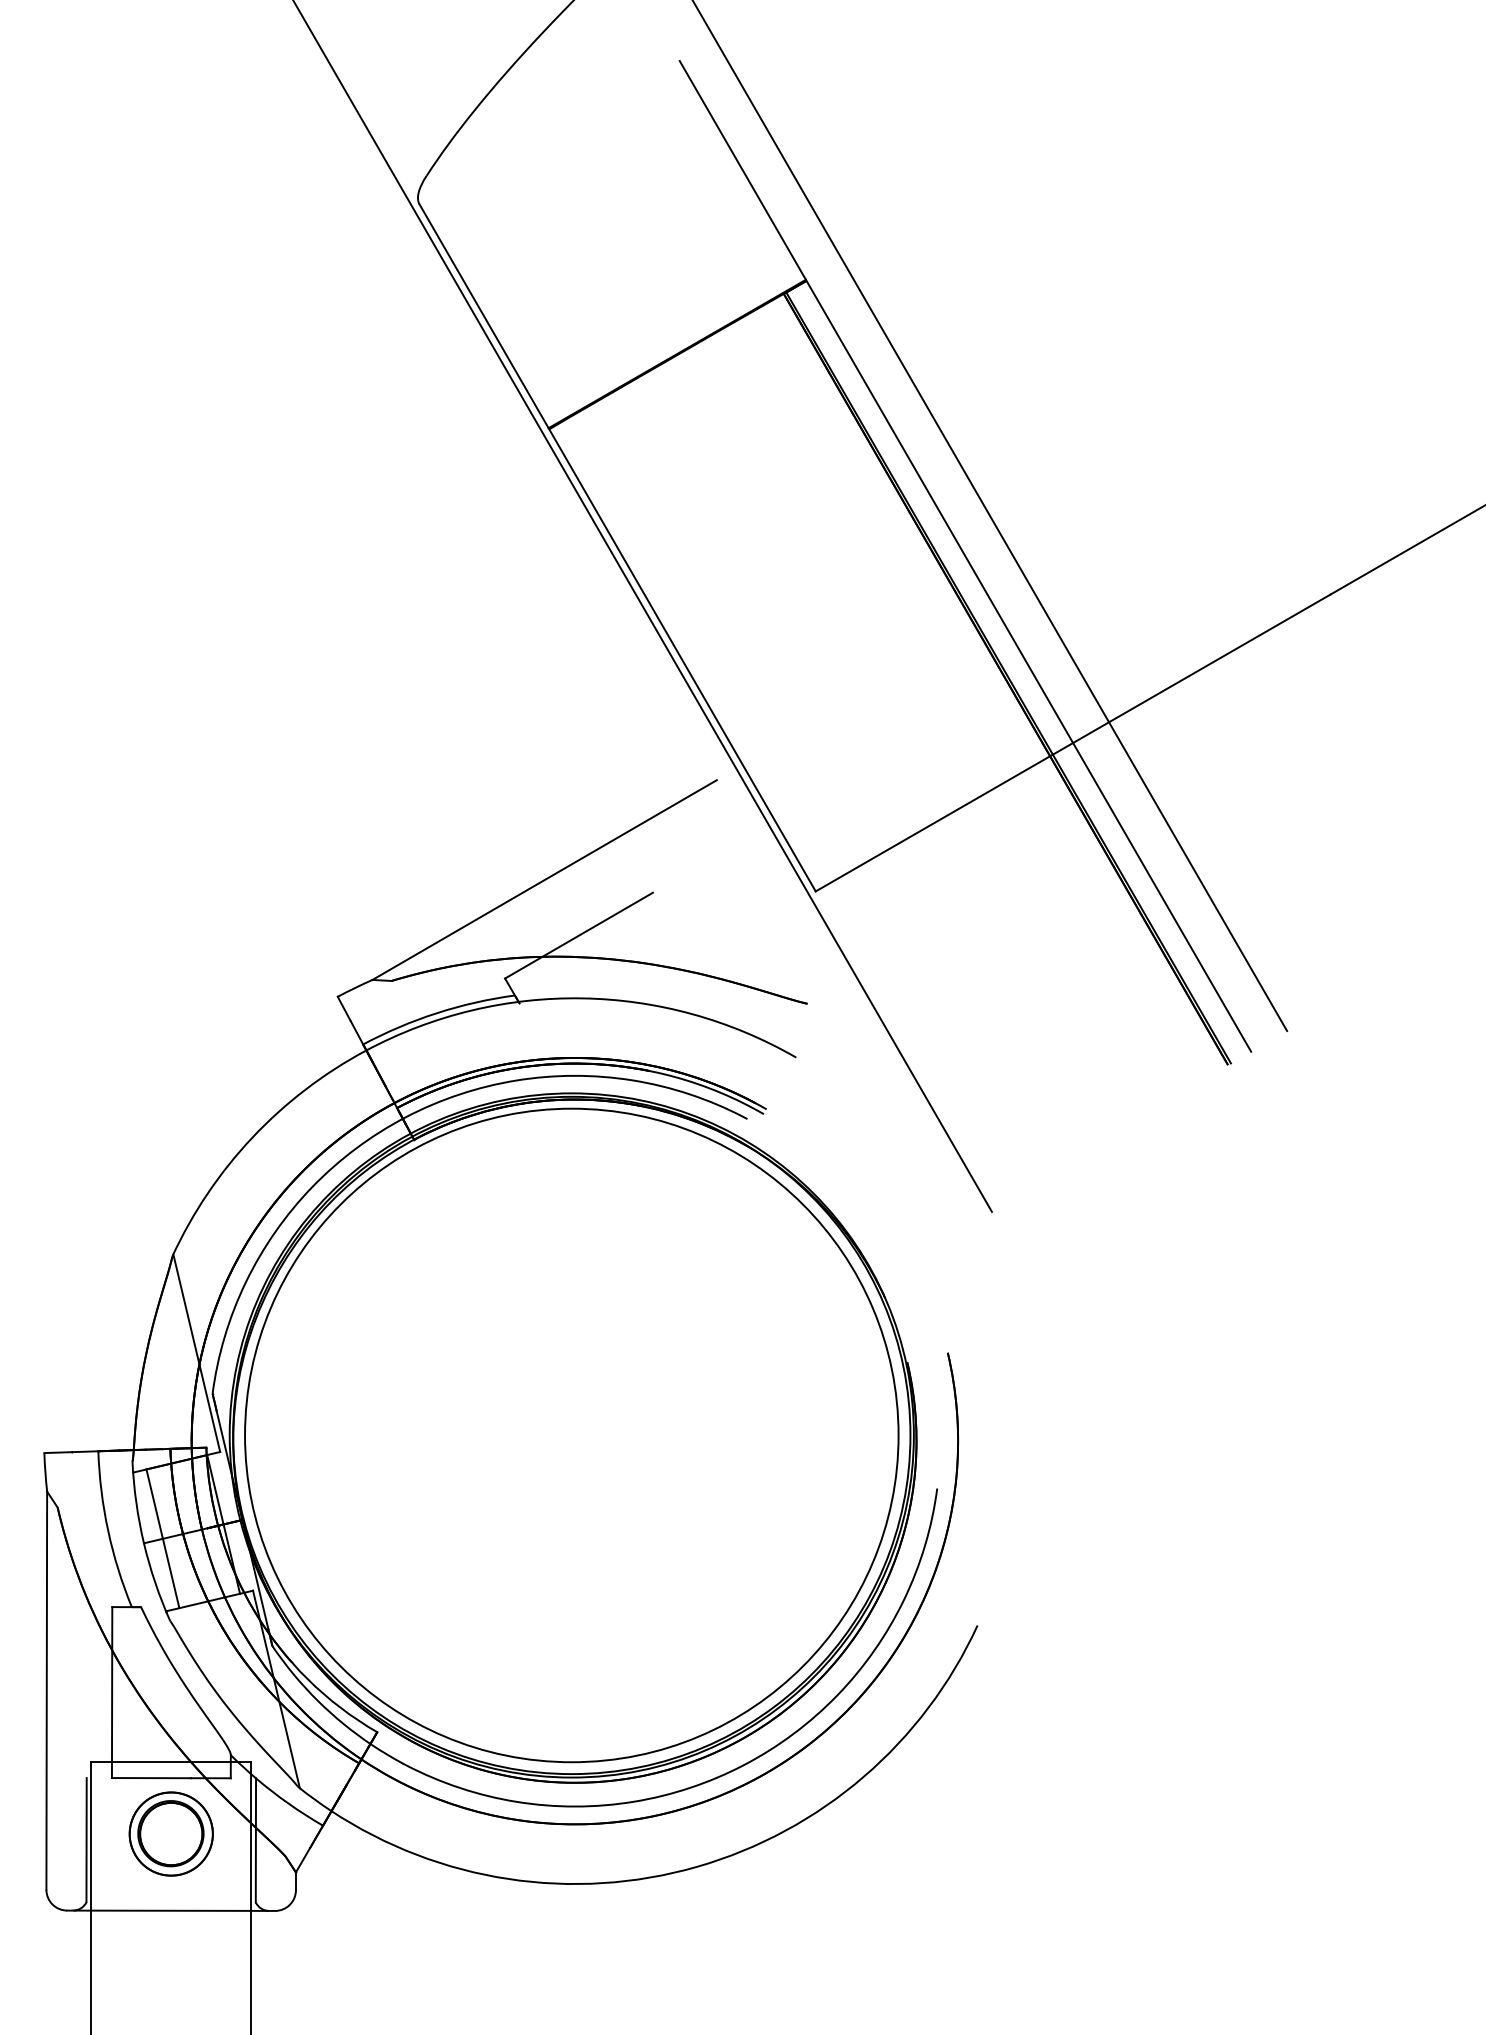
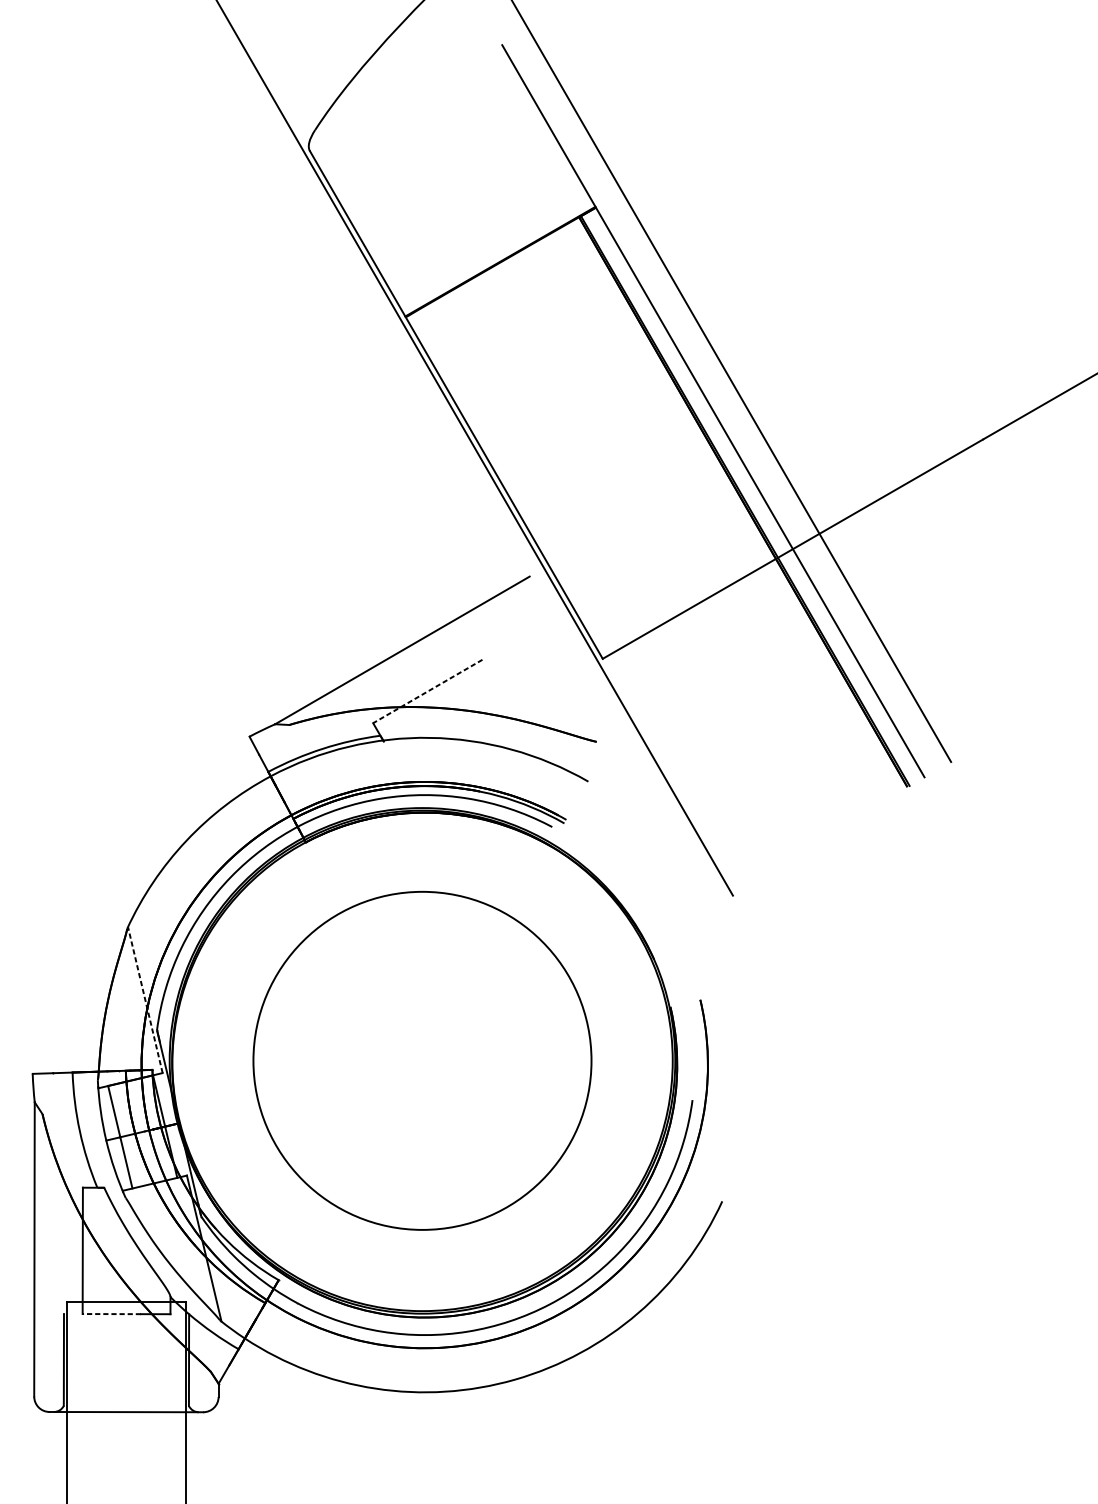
line: (578, 935) -> (427, 691), solid -> dashed
line: (196, 1352) -> (145, 999), solid -> dashed
circle: (571, 1435) -> (422, 1060), size x0.7
line: (150, 1778) -> (111, 1314), solid -> dashed
part: (170, 1833) -> (125, 1355), removed

